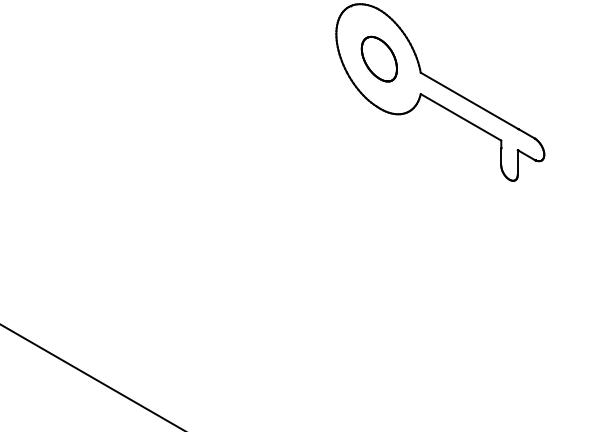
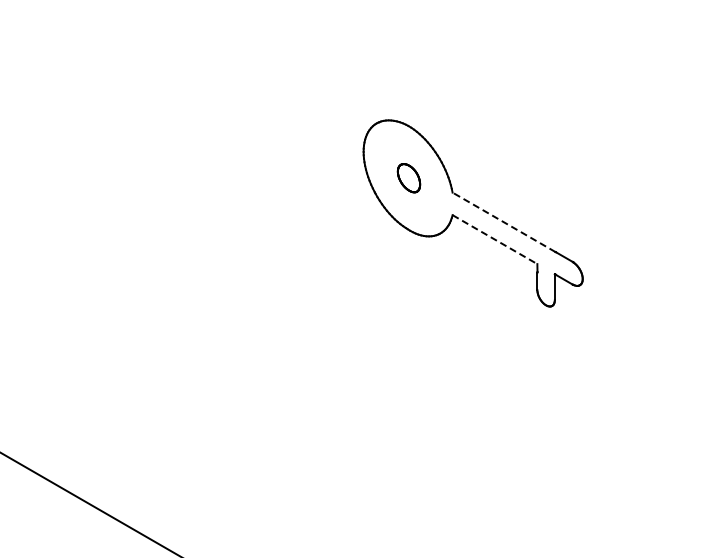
part: (378, 58) -> (408, 177), size x0.6
line: (469, 101) -> (503, 222), solid -> dashed
line: (460, 117) -> (494, 239), solid -> dashed

